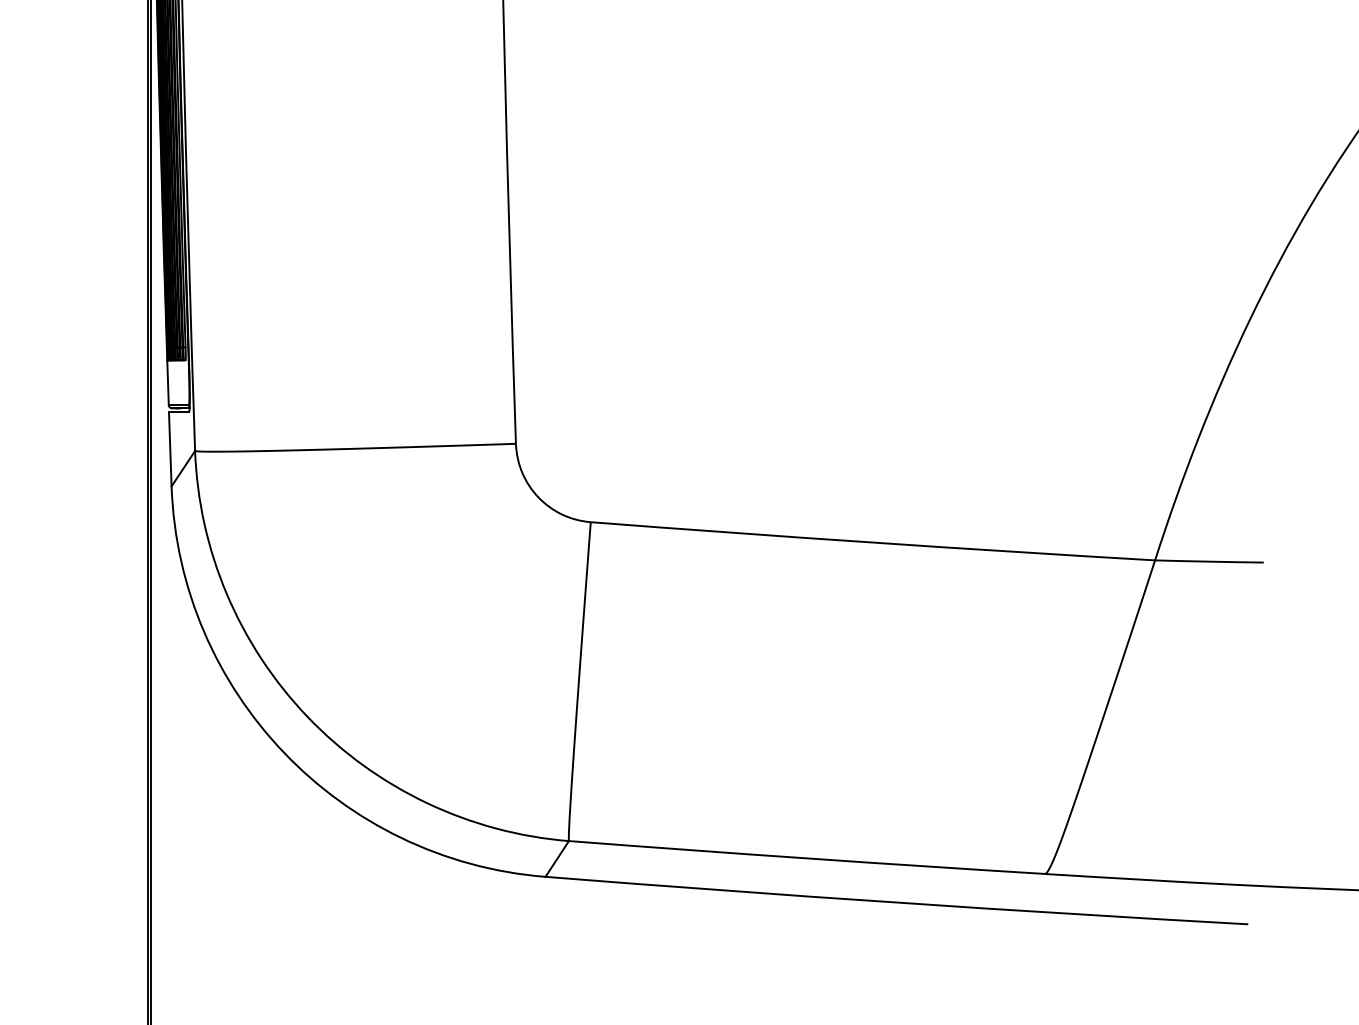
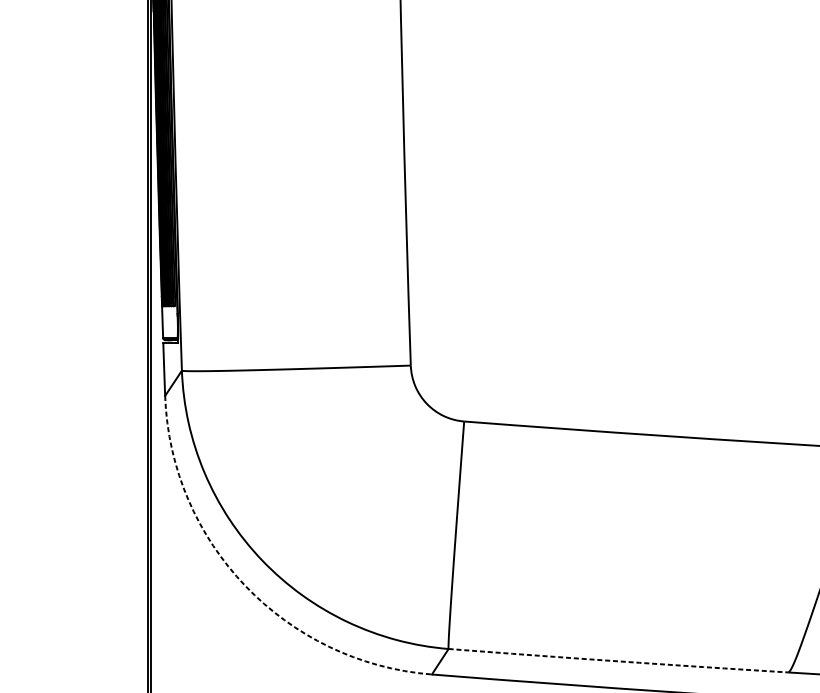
arc: (284, 752) -> (245, 585), solid -> dashed
arc: (807, 858) -> (618, 661), solid -> dashed

